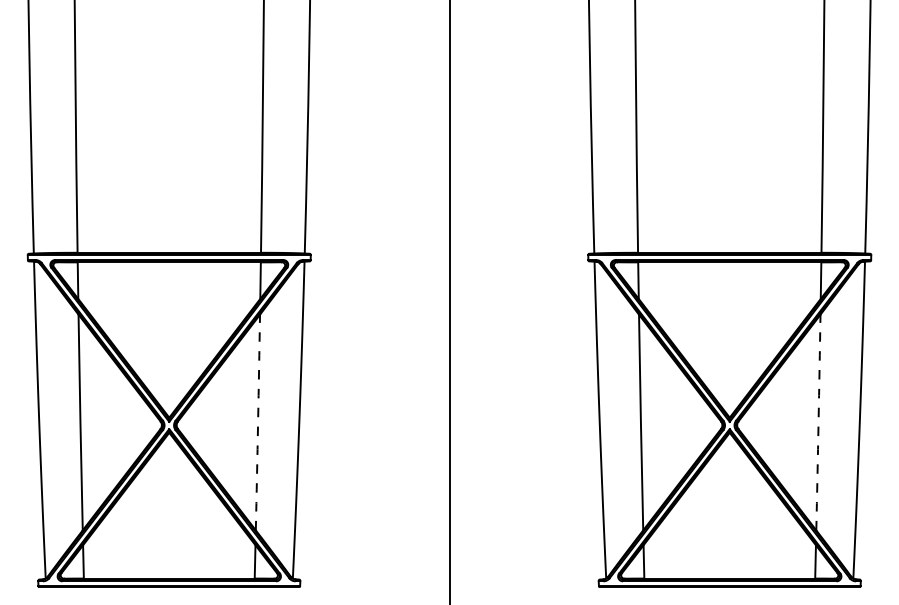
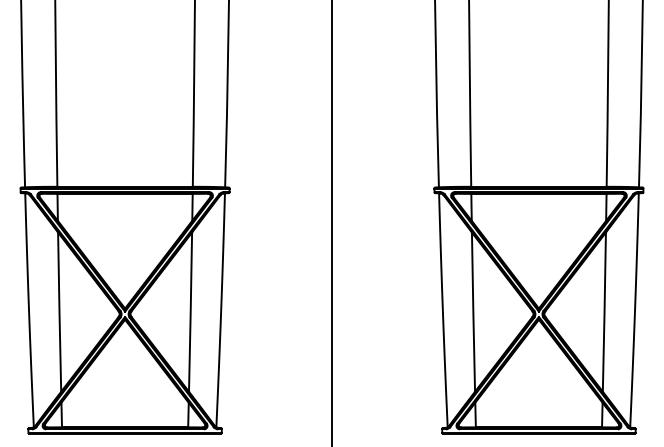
arc: (257, 423) -> (190, 312), dashed -> solid
arc: (818, 423) -> (604, 312), dashed -> solid

